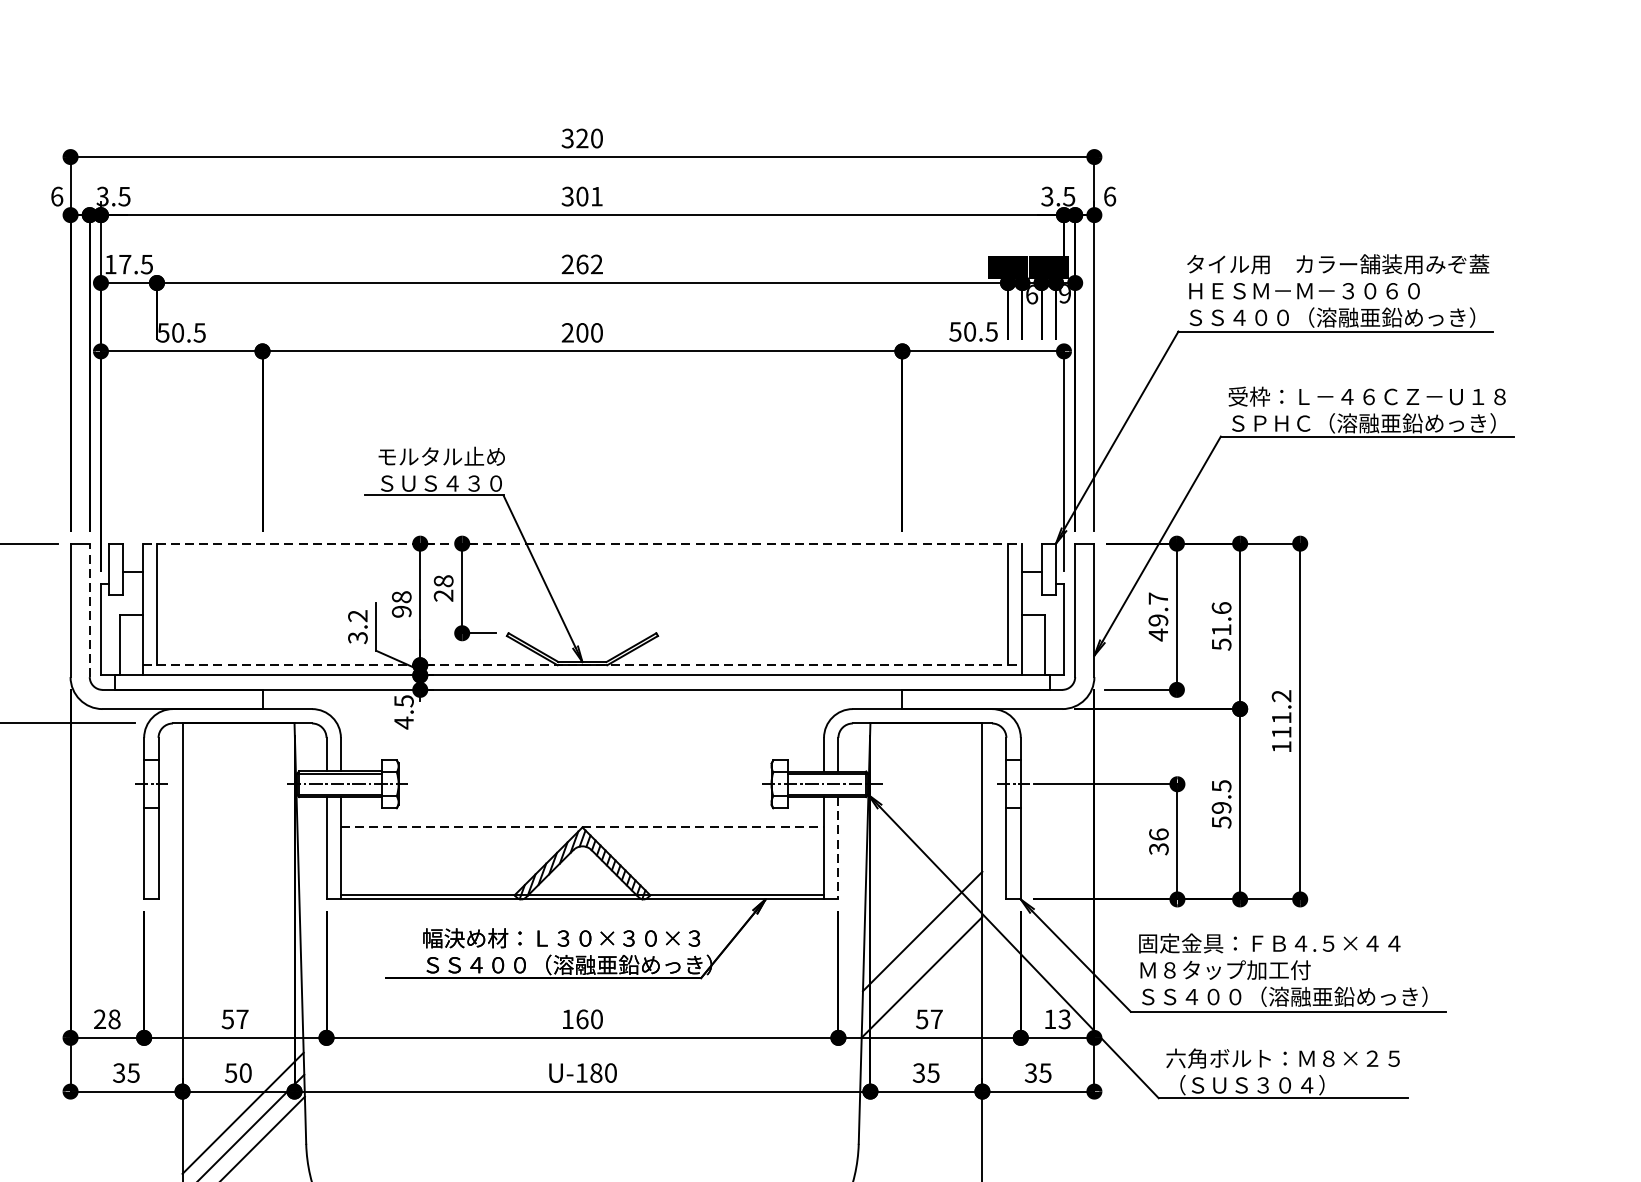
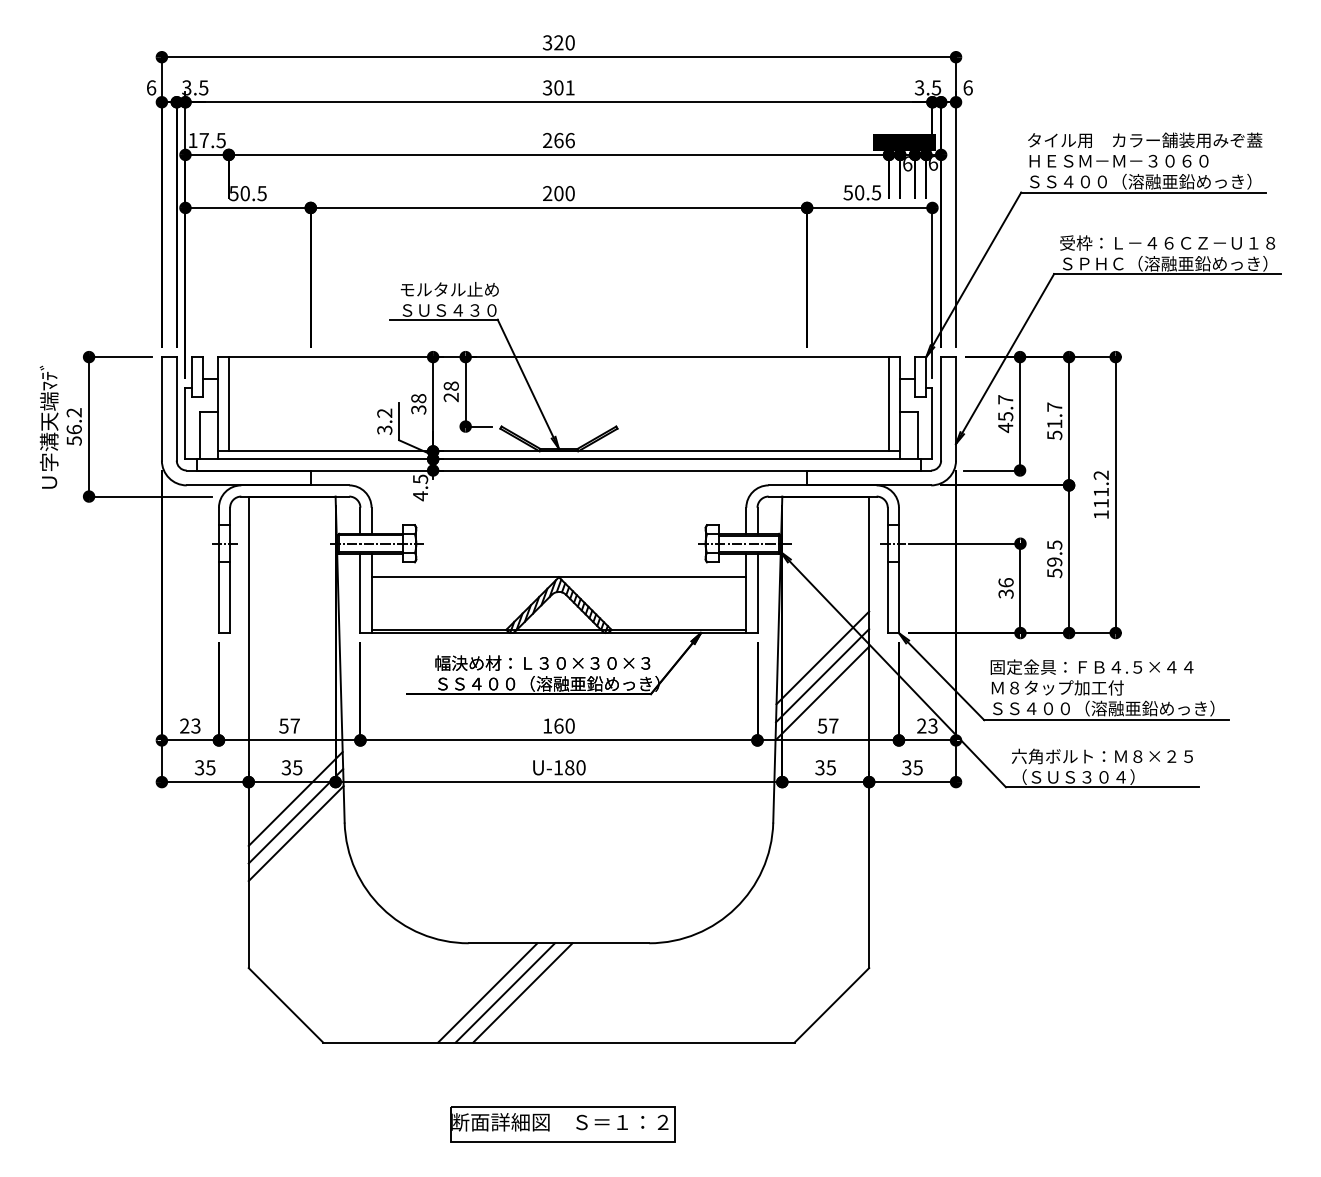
text: (596, 264) -> (569, 140), 262 -> 266
text: (1065, 294) -> (933, 163), 9 -> 6
line: (583, 544) -> (559, 357), dashed -> solid
text: (1221, 607) -> (1054, 406), 51.6 -> 51.7
line: (89, 609) -> (176, 408), dashed -> solid
text: (401, 611) -> (418, 409), 98 -> 38
text: (1158, 620) -> (1005, 416), 49.7 -> 45.7
line: (583, 665) -> (559, 451), dashed -> solid
line: (583, 827) -> (559, 577), dashed -> solid
line: (838, 848) -> (757, 593), dashed -> solid
line: (922, 954) -> (822, 675), added
text: (113, 1018) -> (195, 725), 28 -> 23
text: (1049, 1018) -> (921, 725), 13 -> 23
text: (238, 1072) -> (292, 767), 50 -> 35

